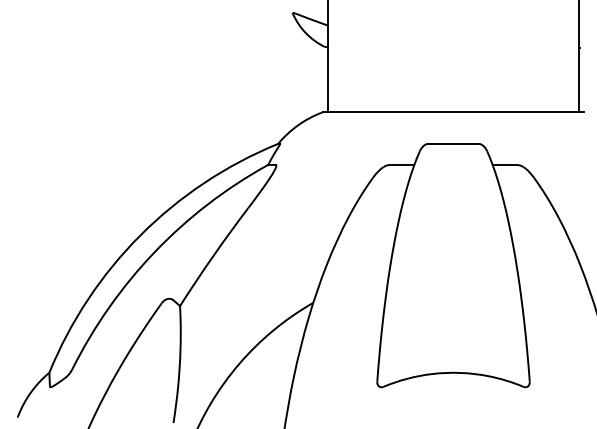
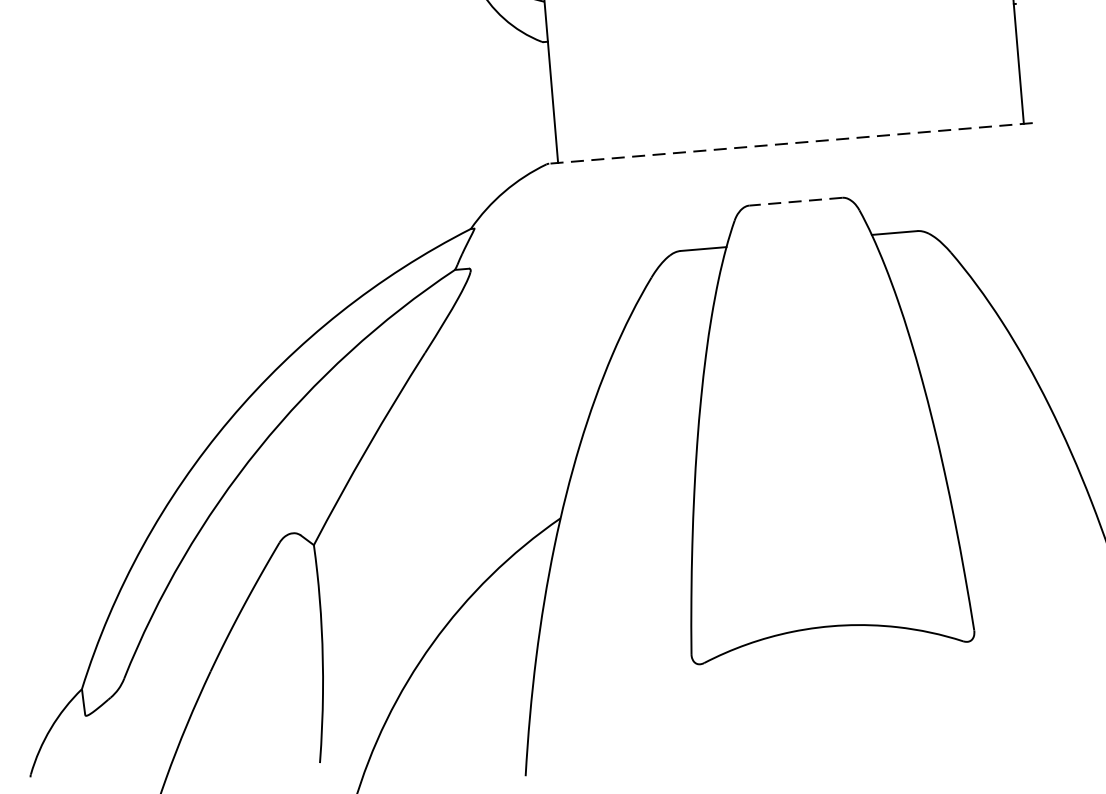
line: (453, 112) -> (790, 143), solid -> dashed
line: (453, 143) -> (795, 201), solid -> dashed

